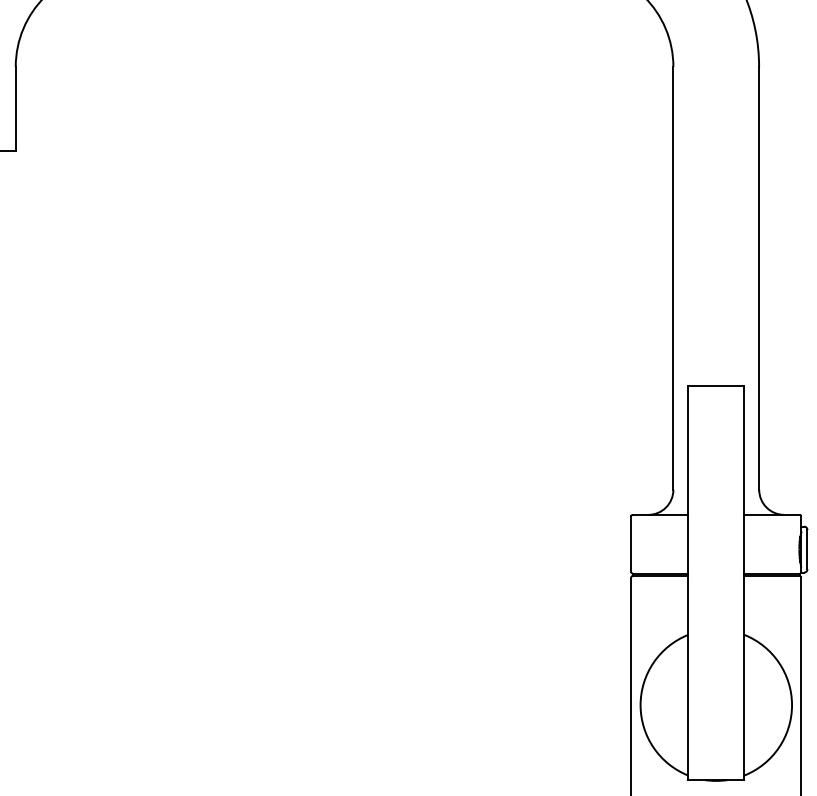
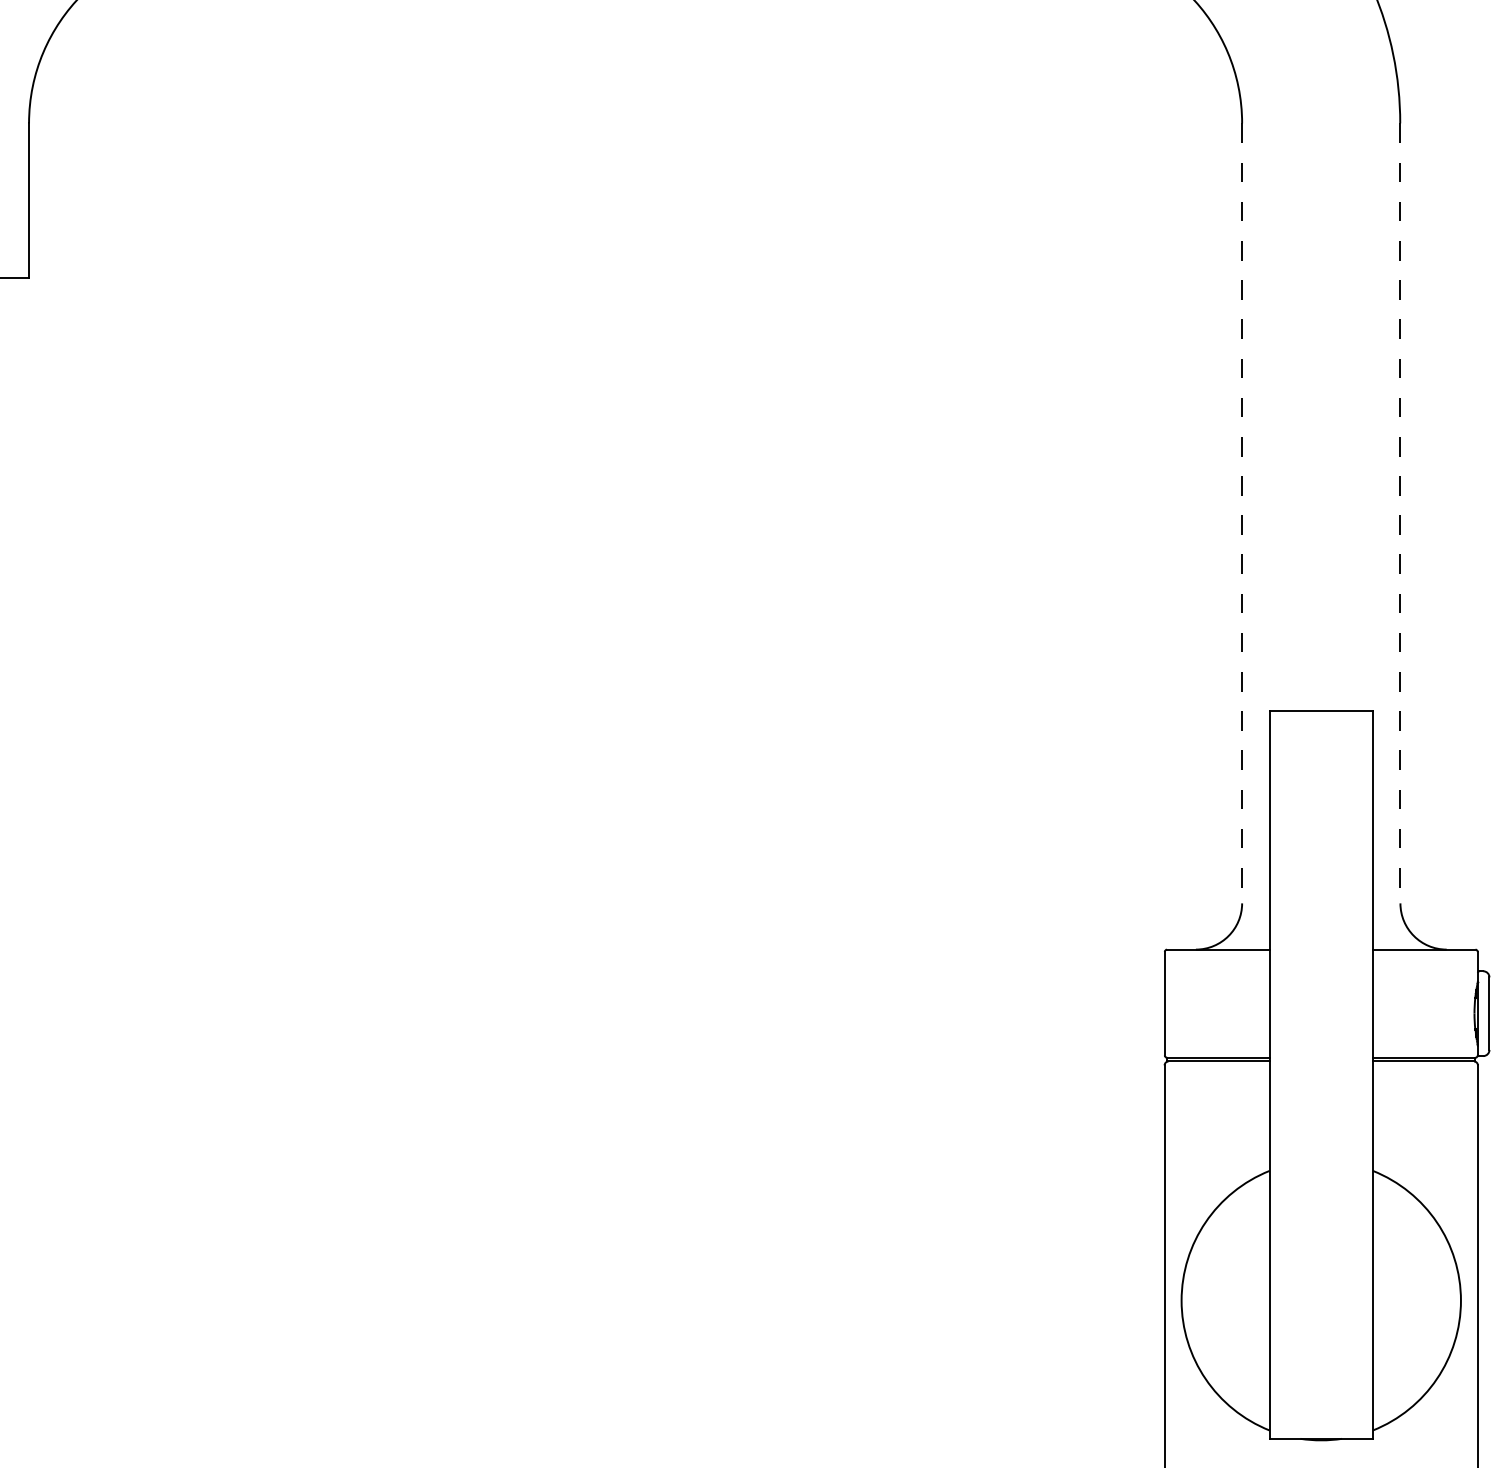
line: (673, 278) -> (1242, 513), solid -> dashed
line: (759, 278) -> (1400, 513), solid -> dashed

